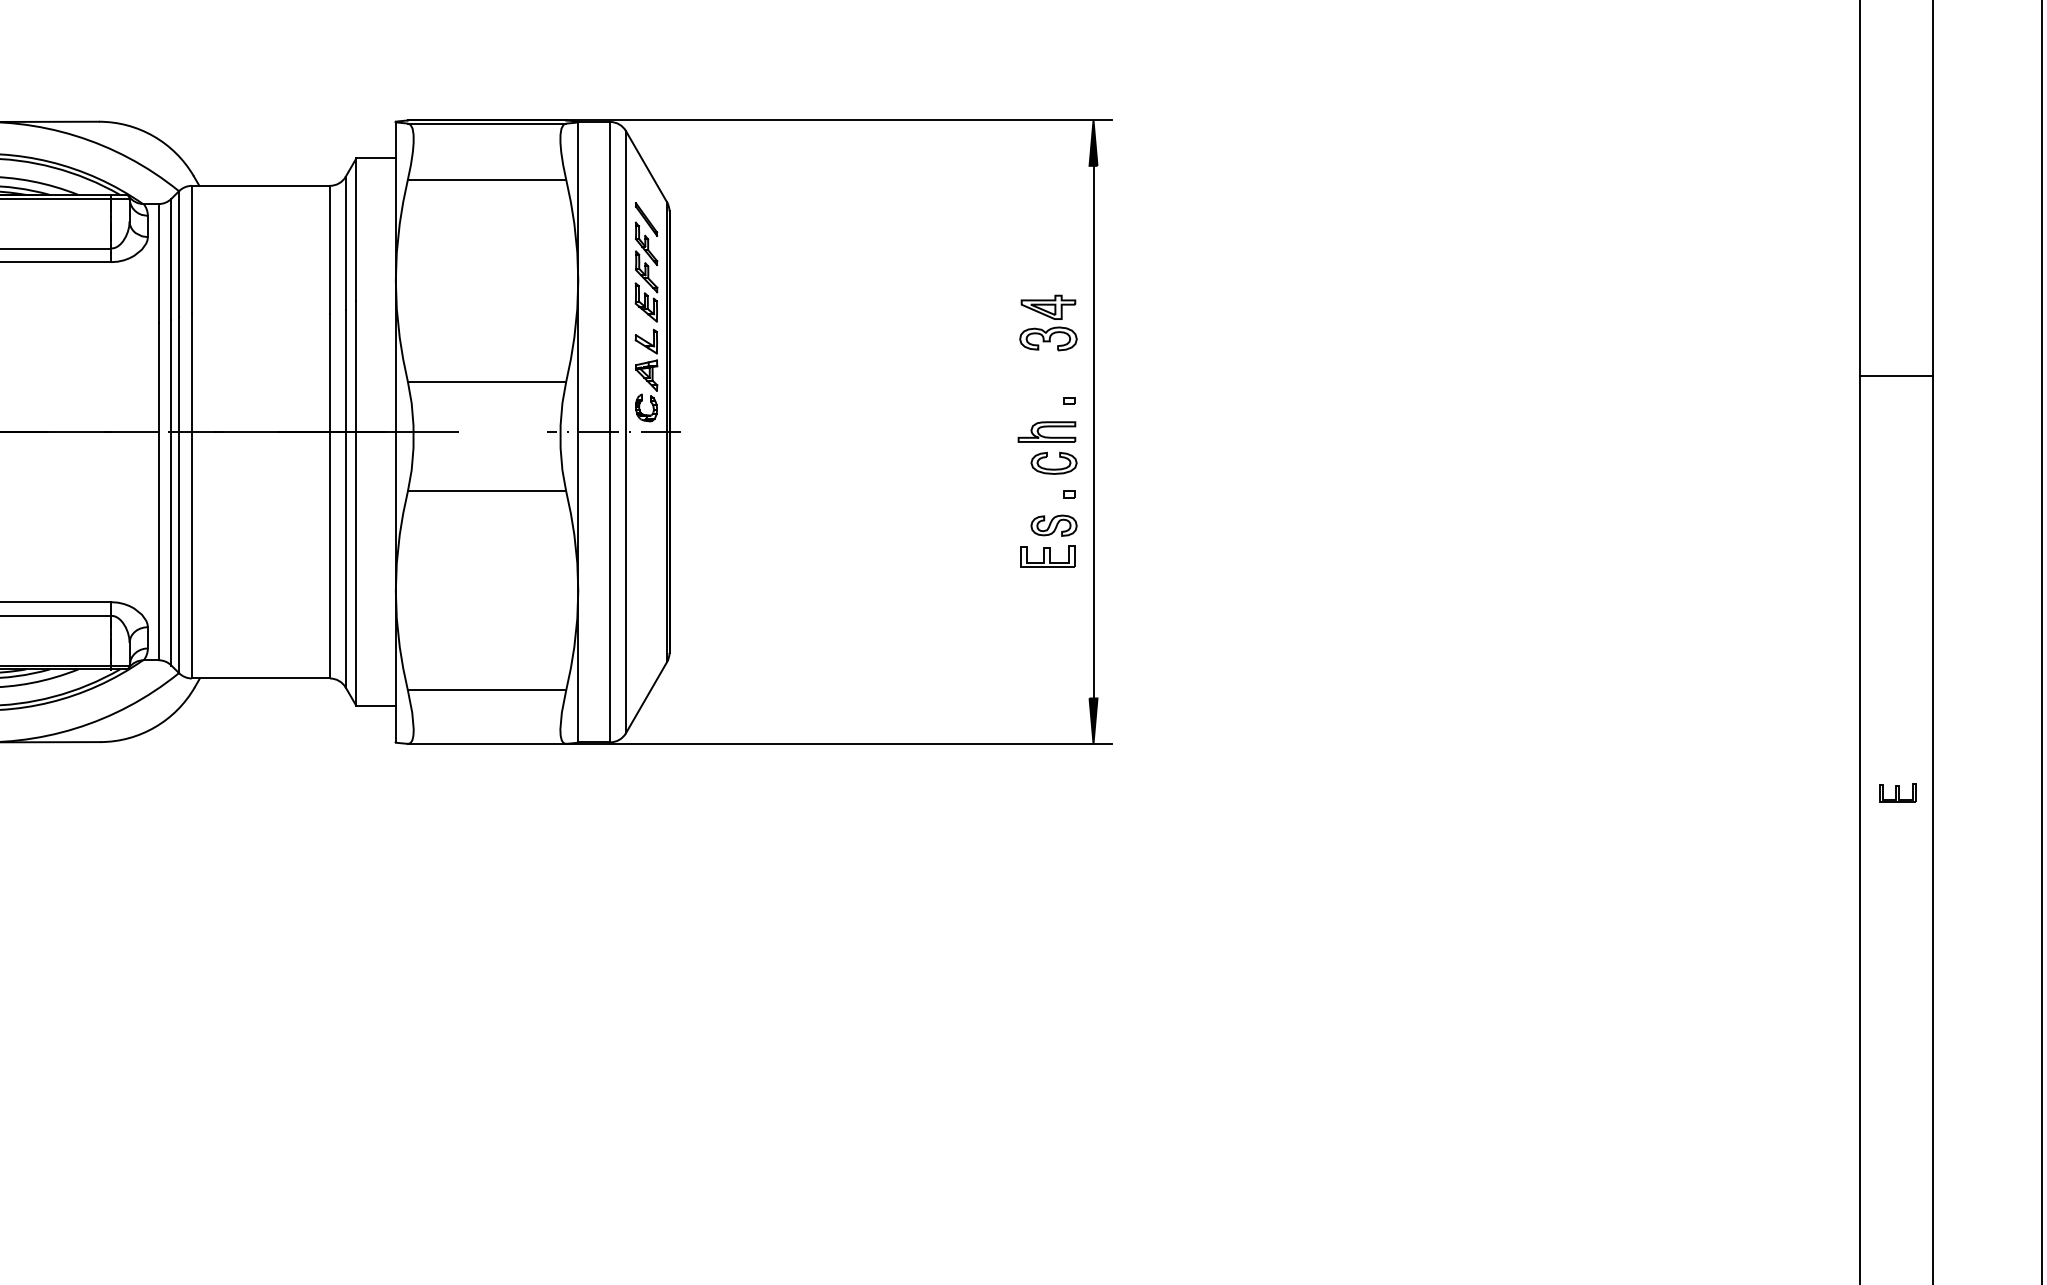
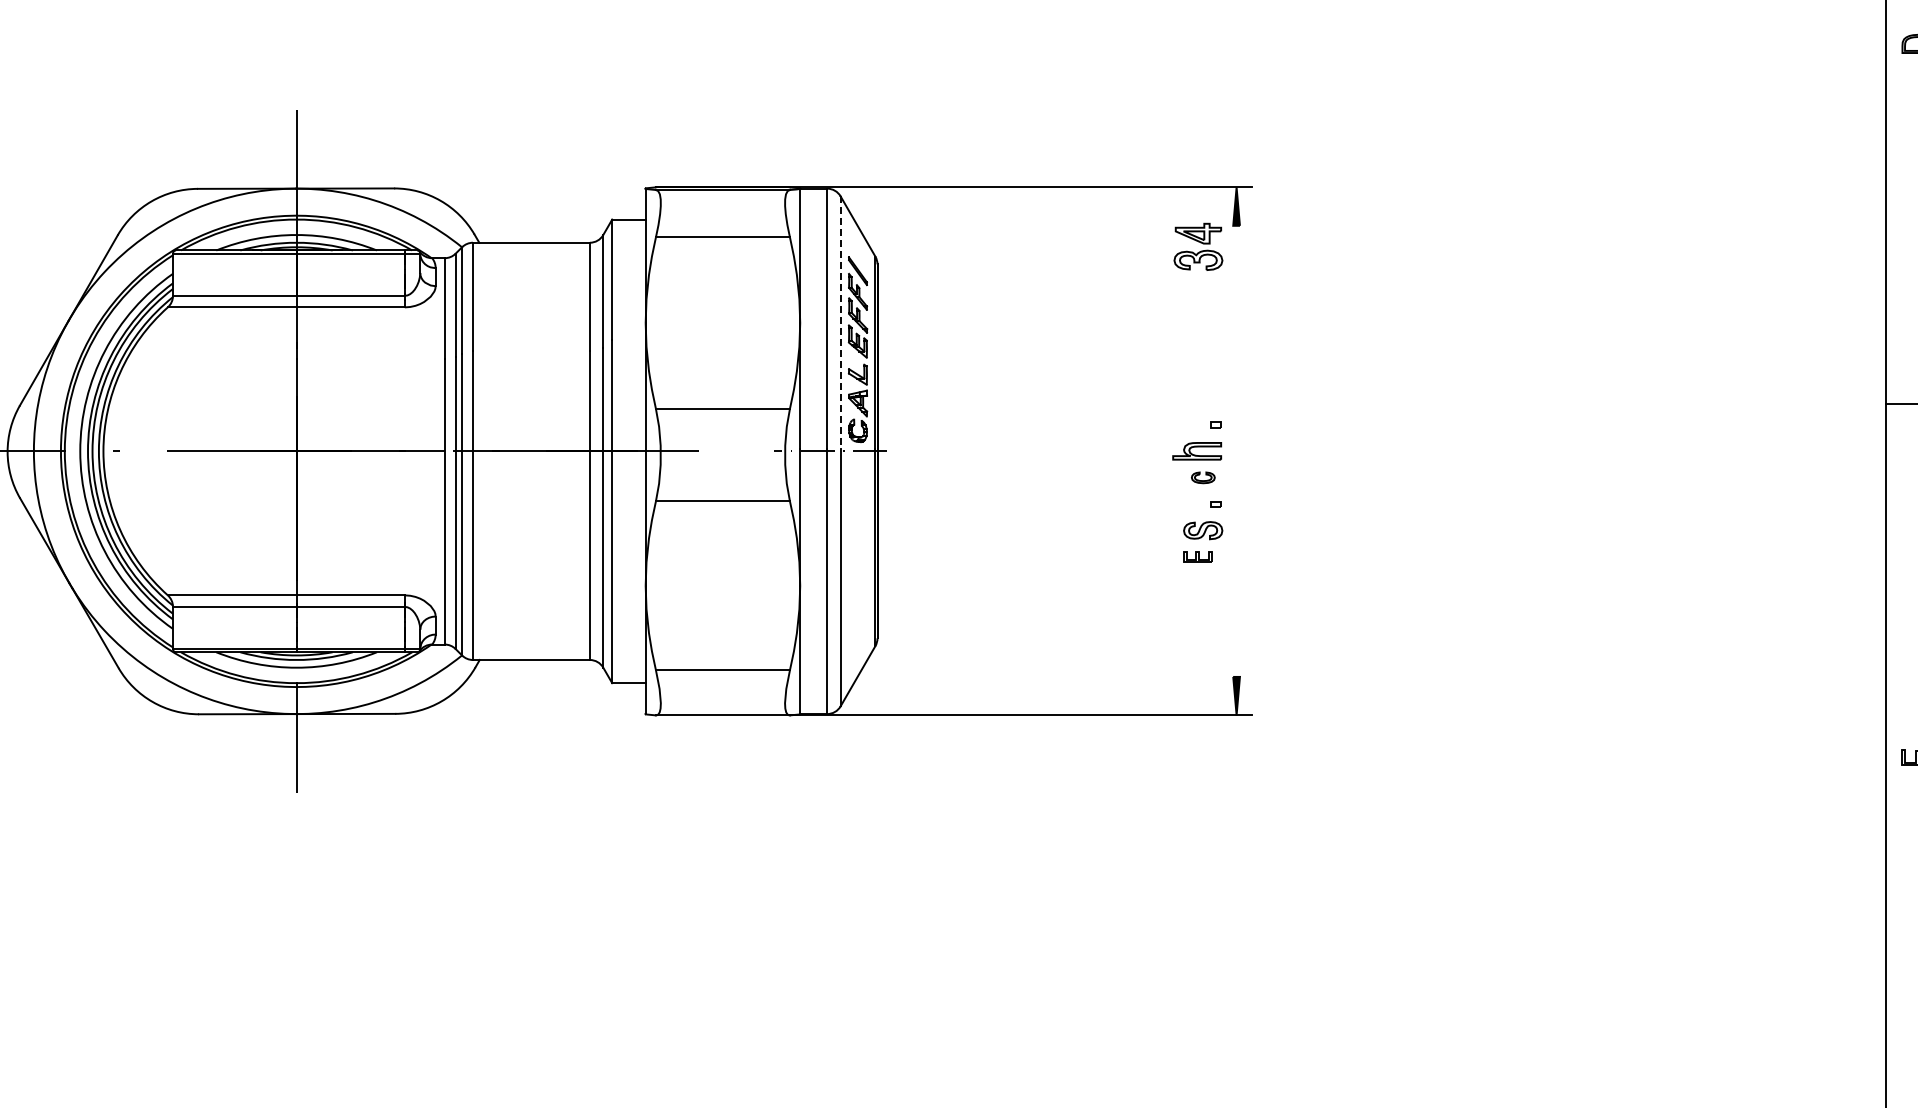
line: (625, 281) -> (840, 323), solid -> dashed
part: (1048, 322) -> (1198, 246), moved
line: (1093, 431) -> (1236, 450), removed
part: (1054, 463) -> (1203, 477), size x0.6
part: (1047, 556) -> (1197, 556), size x0.6

